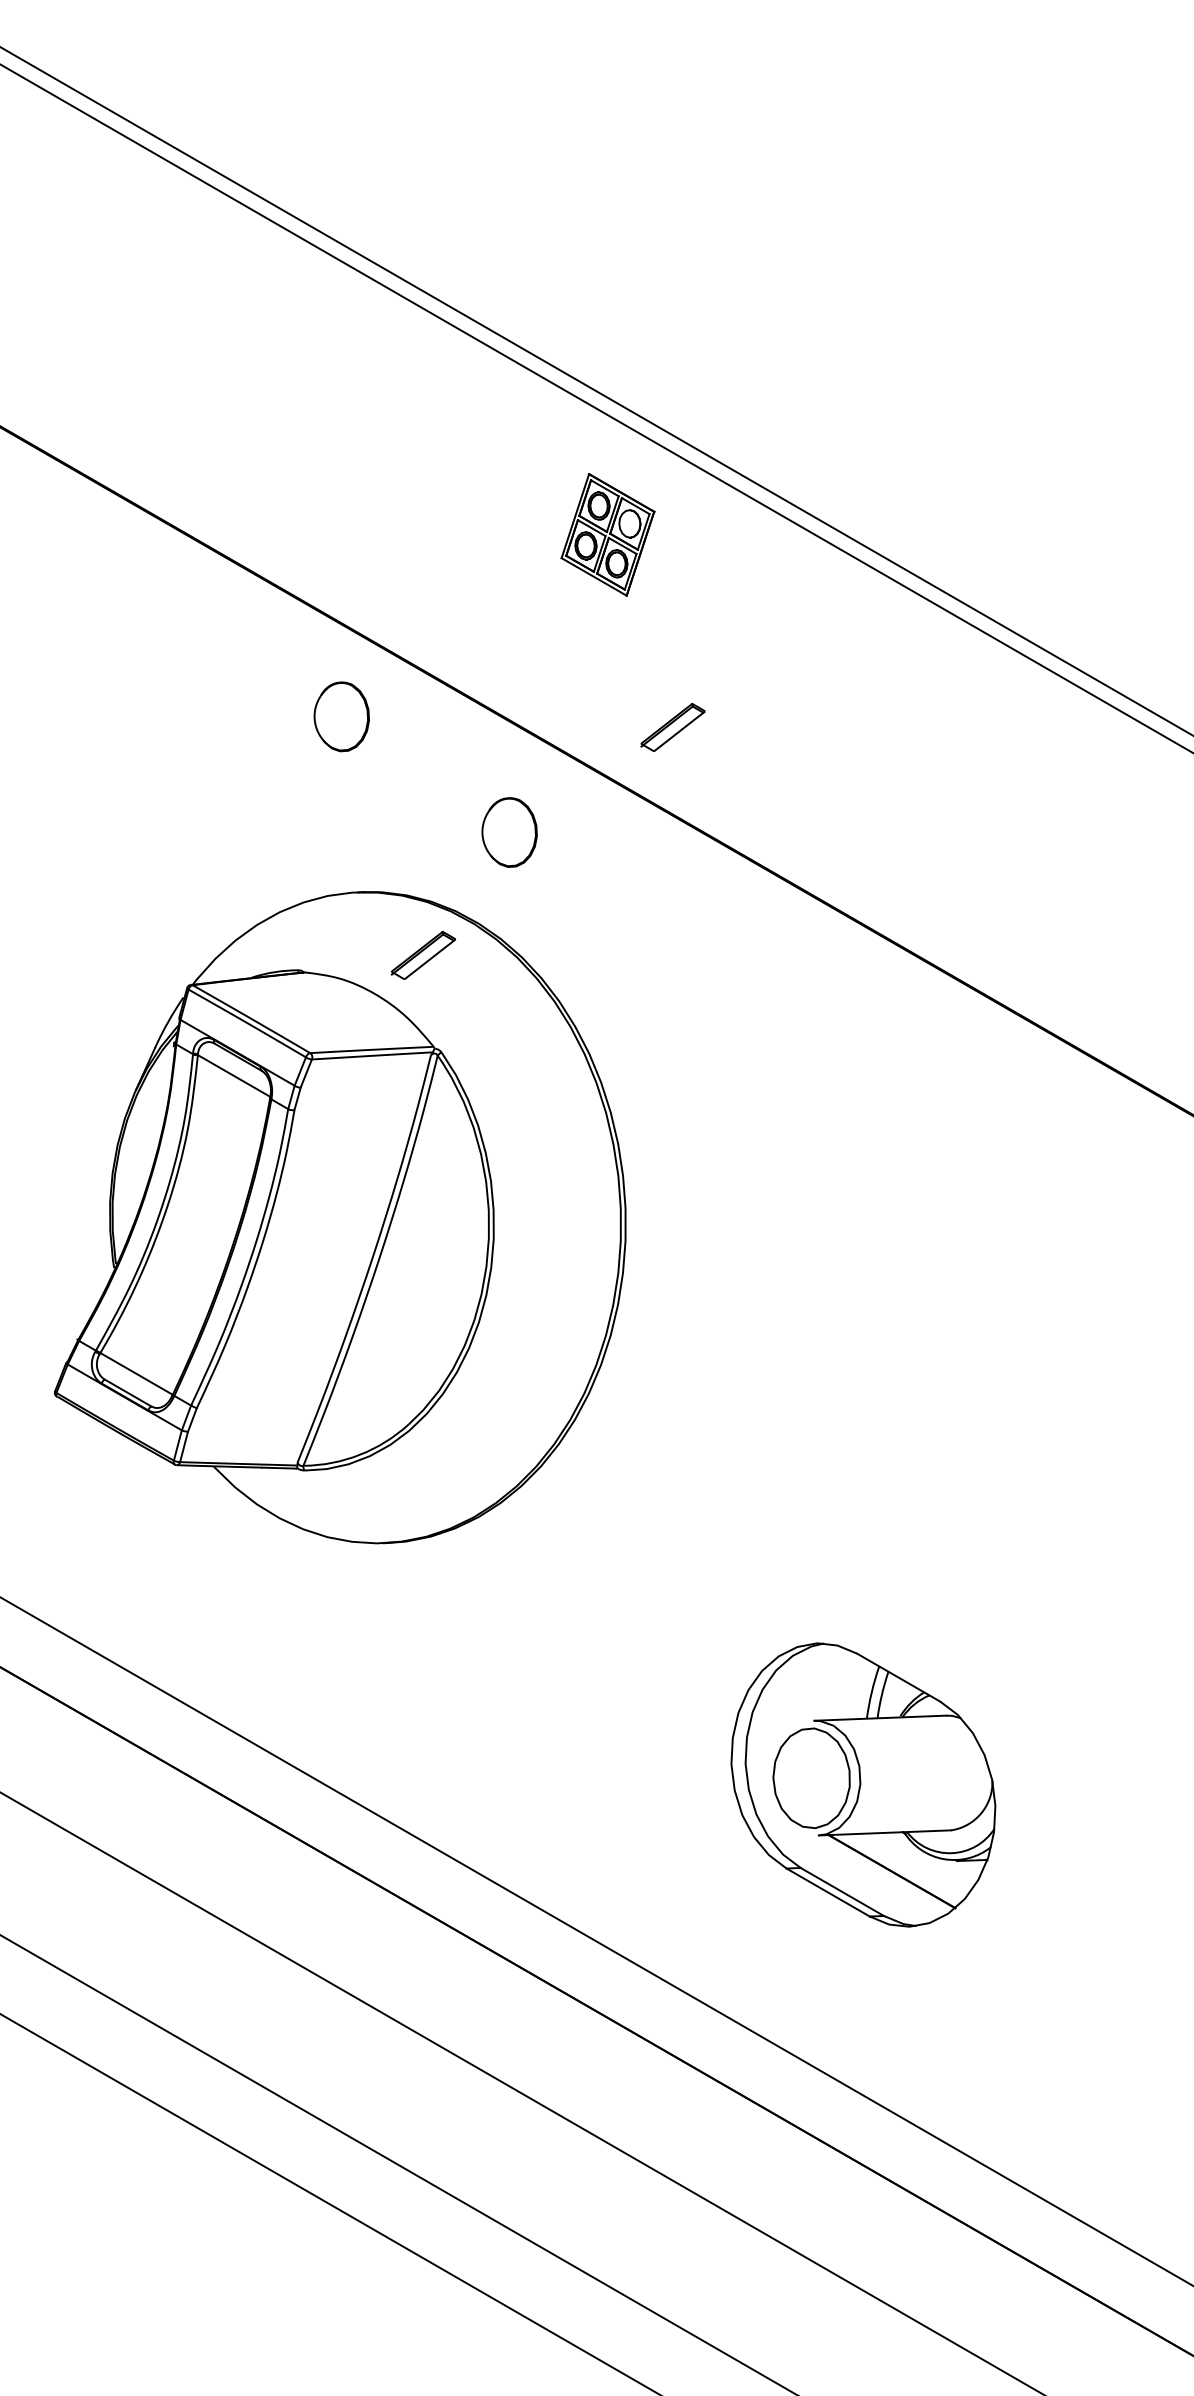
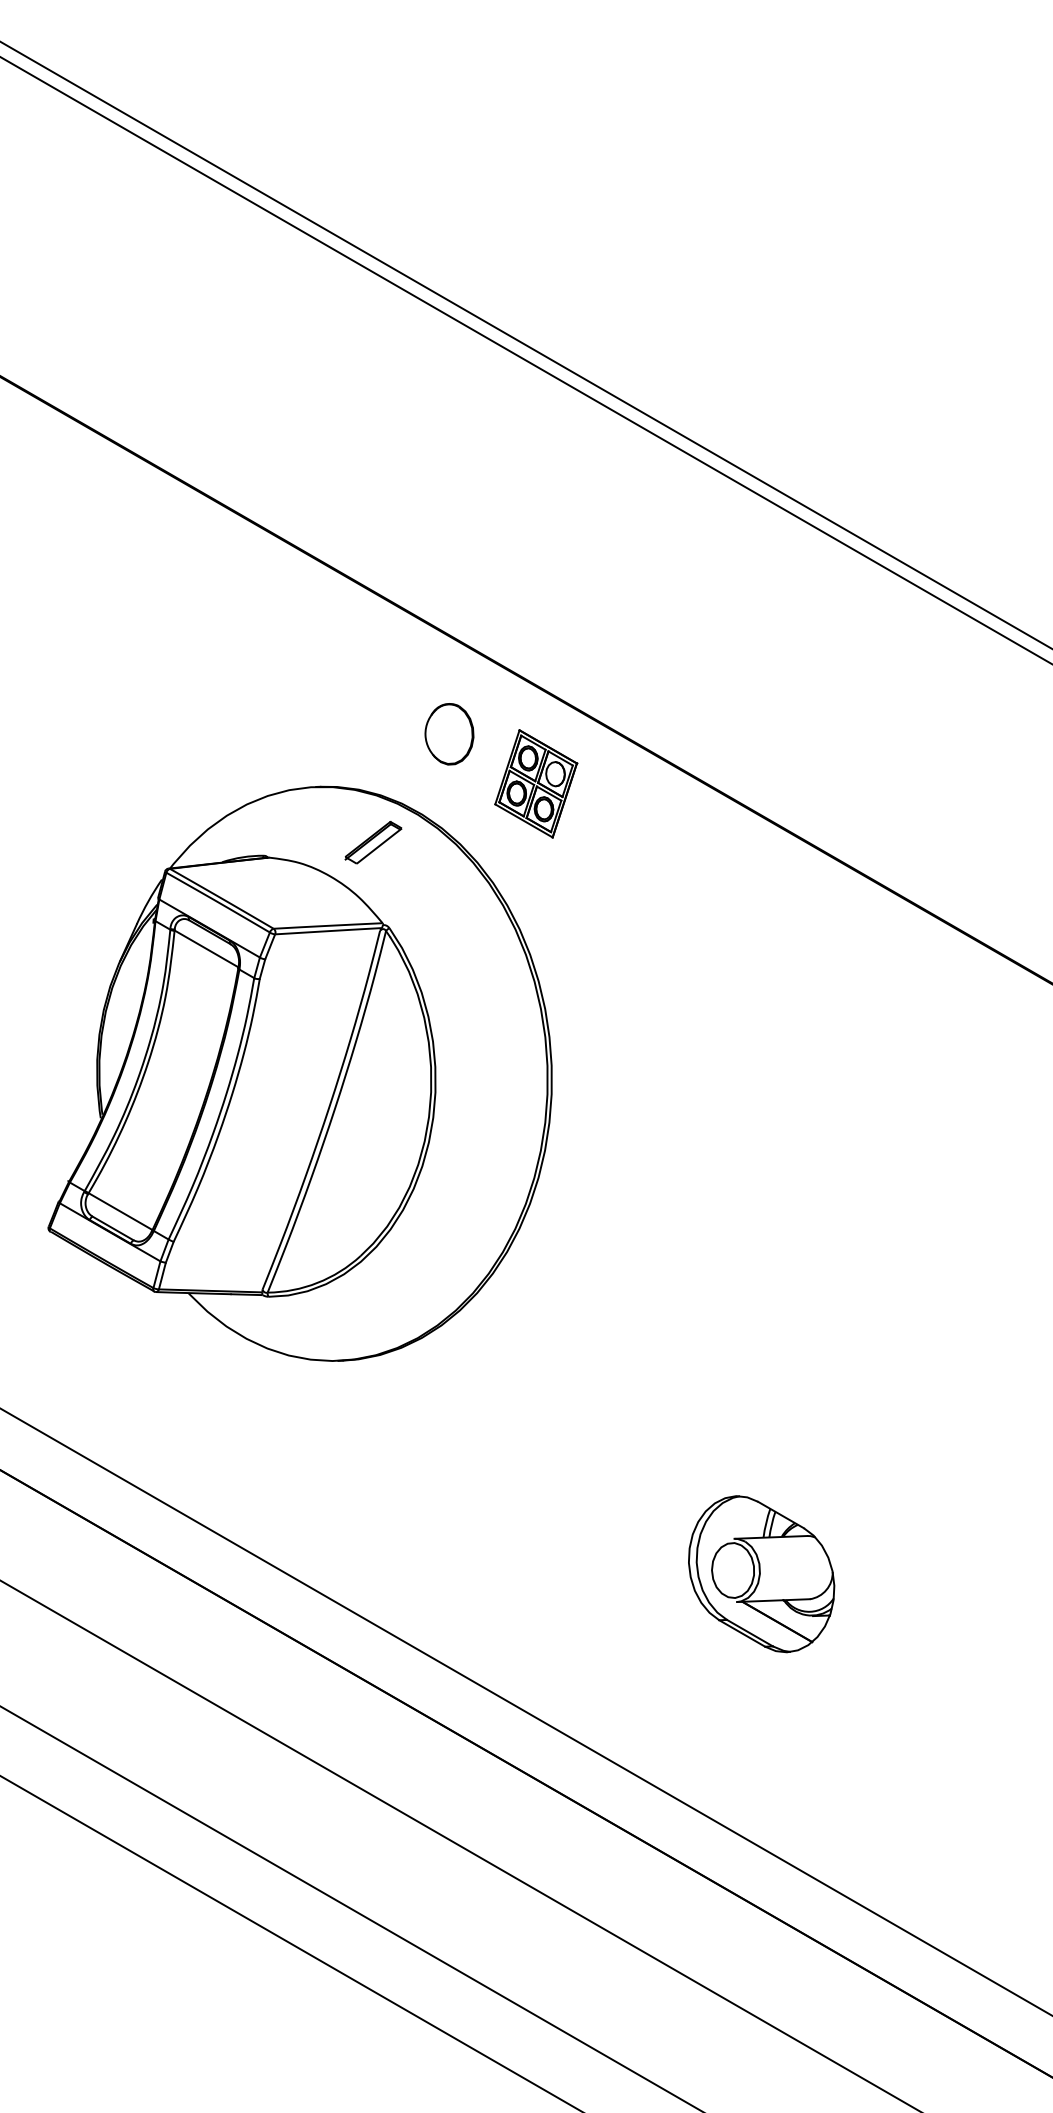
part: (608, 534) -> (536, 783), moved
part: (341, 717) -> (301, 632), removed
part: (672, 727) -> (593, 641), removed
part: (863, 1785) -> (761, 1574), size x0.62

